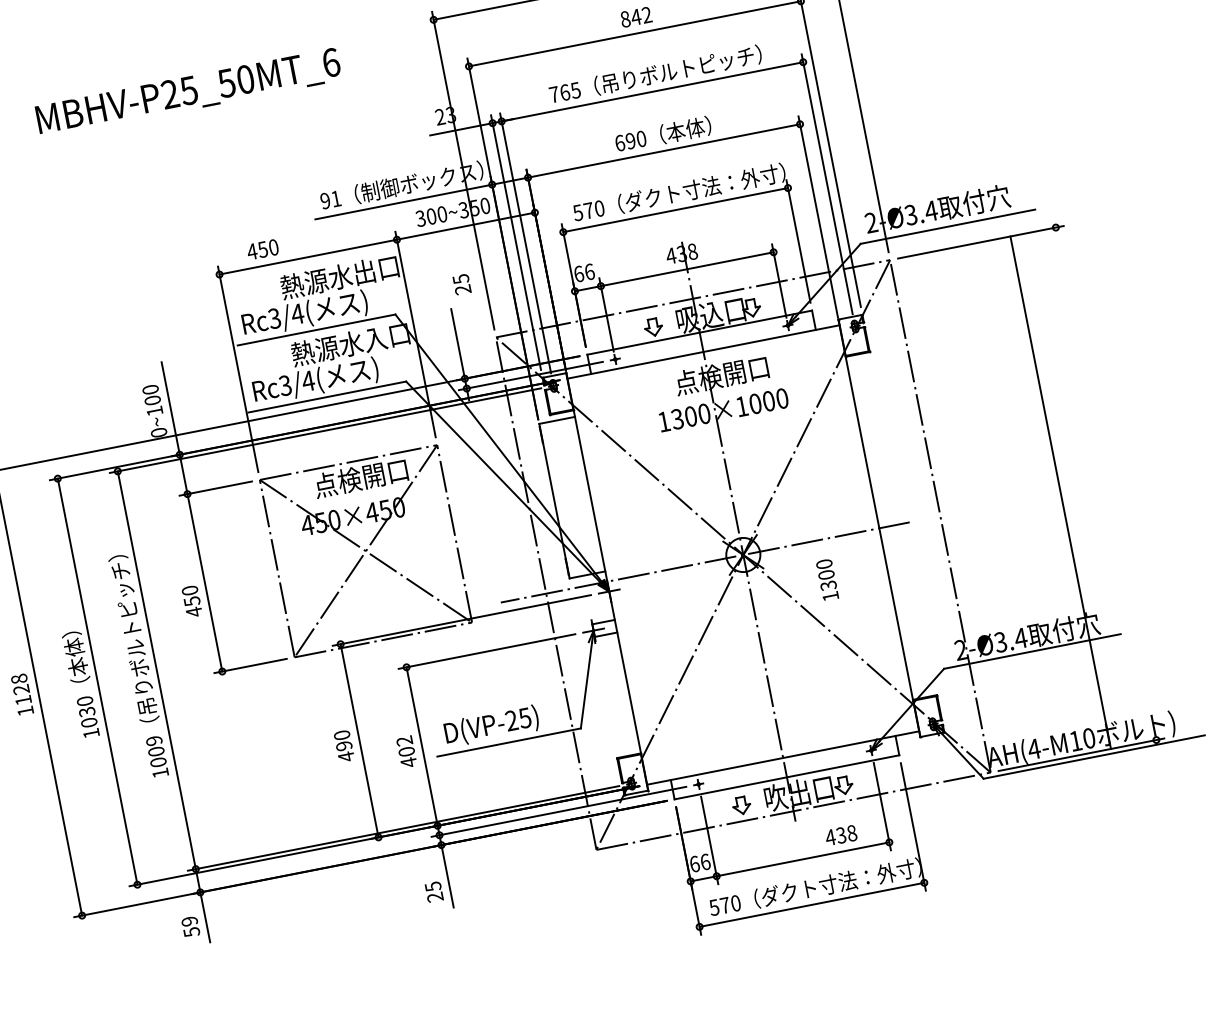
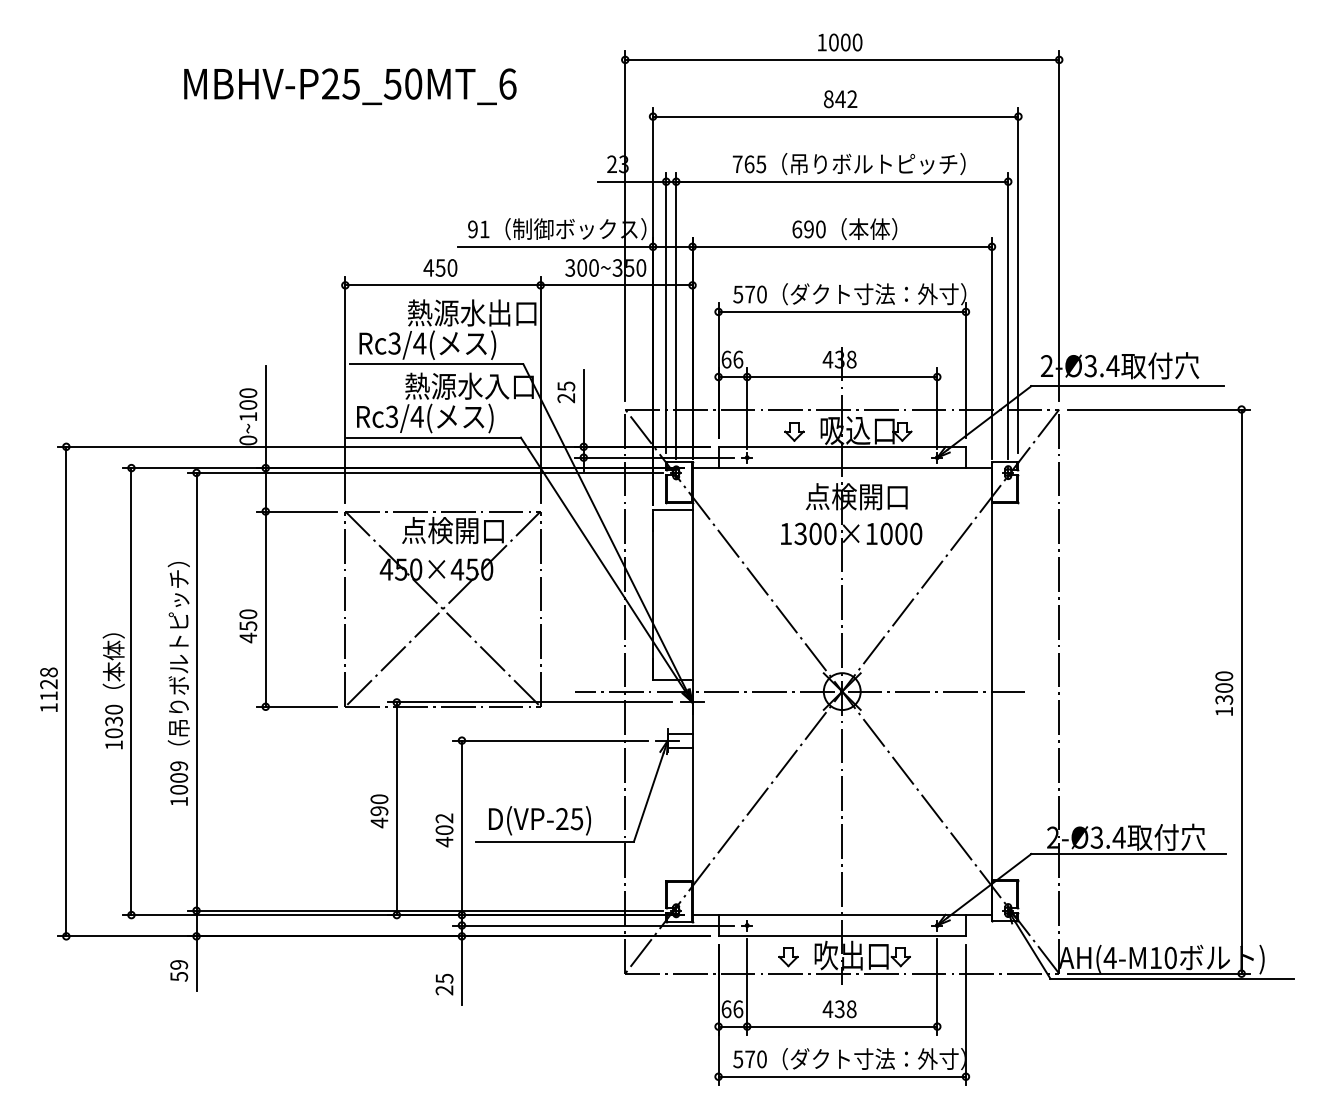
text: (262, 249) -> (440, 267), moved
text: (462, 284) -> (566, 392), moved
line: (1060, 492) -> (1241, 691), moved
text: (827, 579) -> (1224, 693), moved
text: (841, 835) -> (839, 1009), moved

